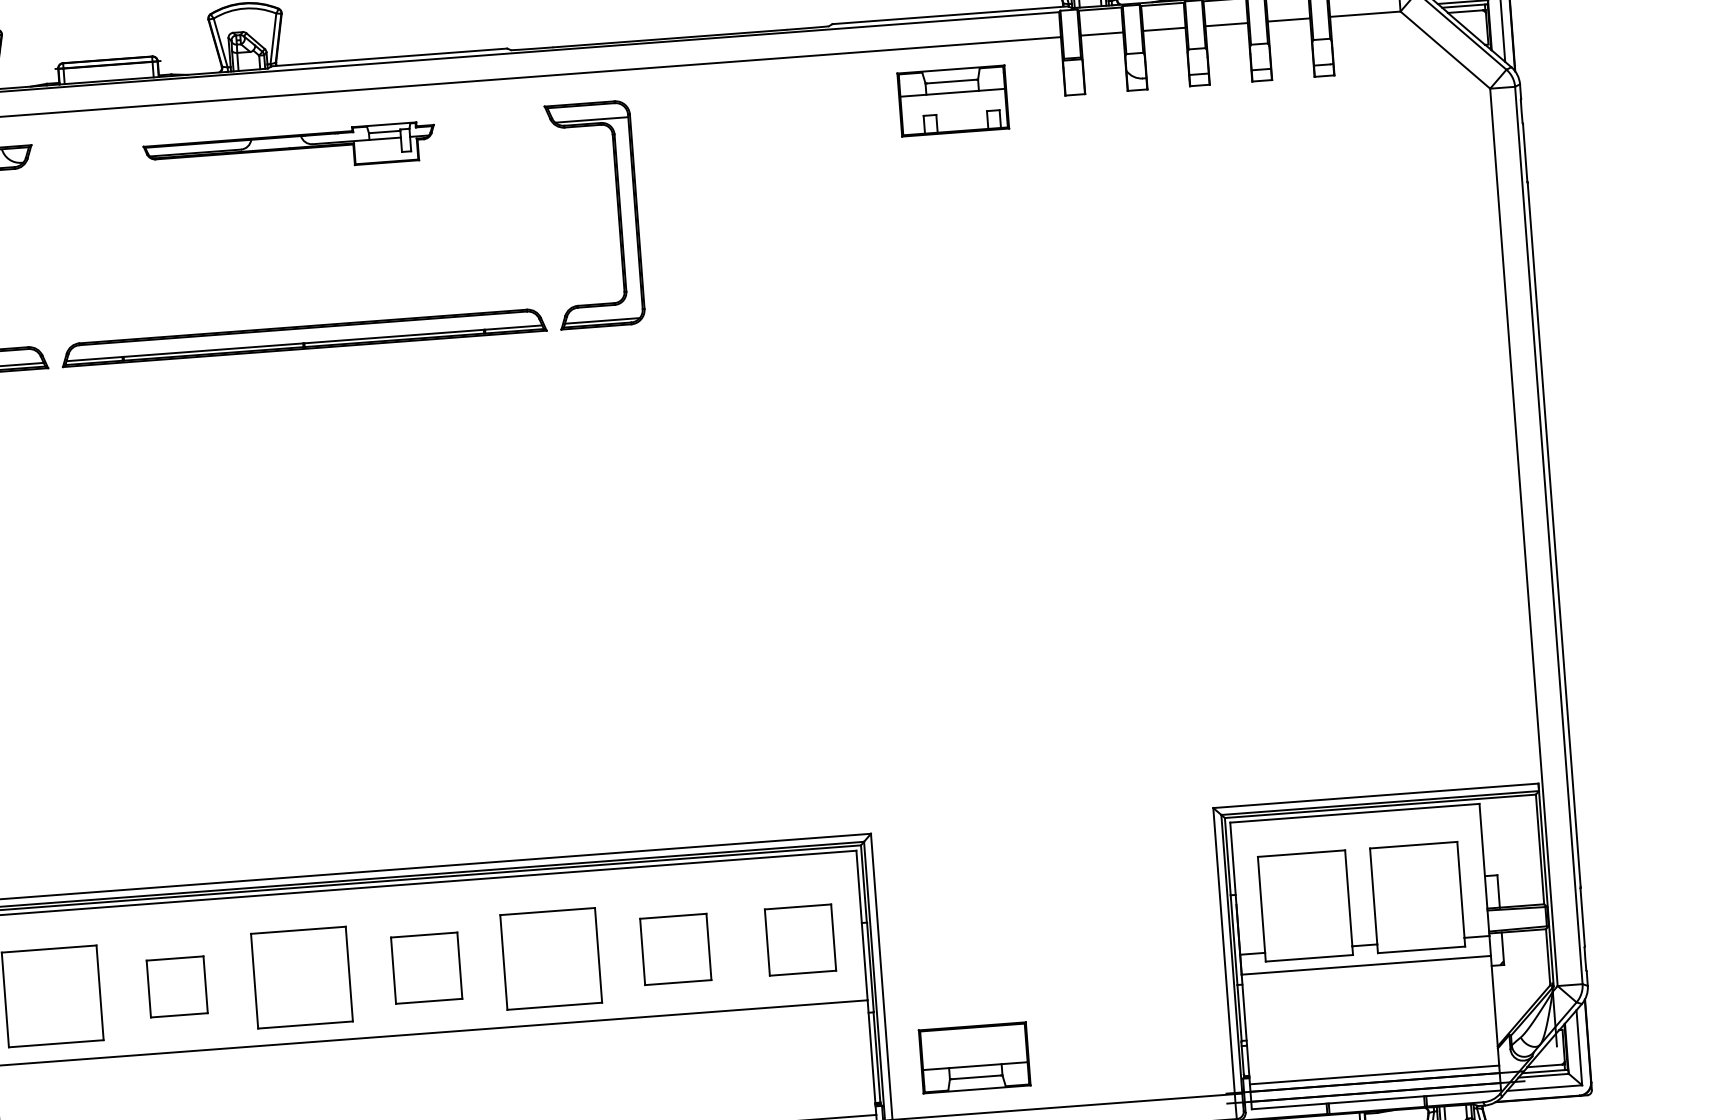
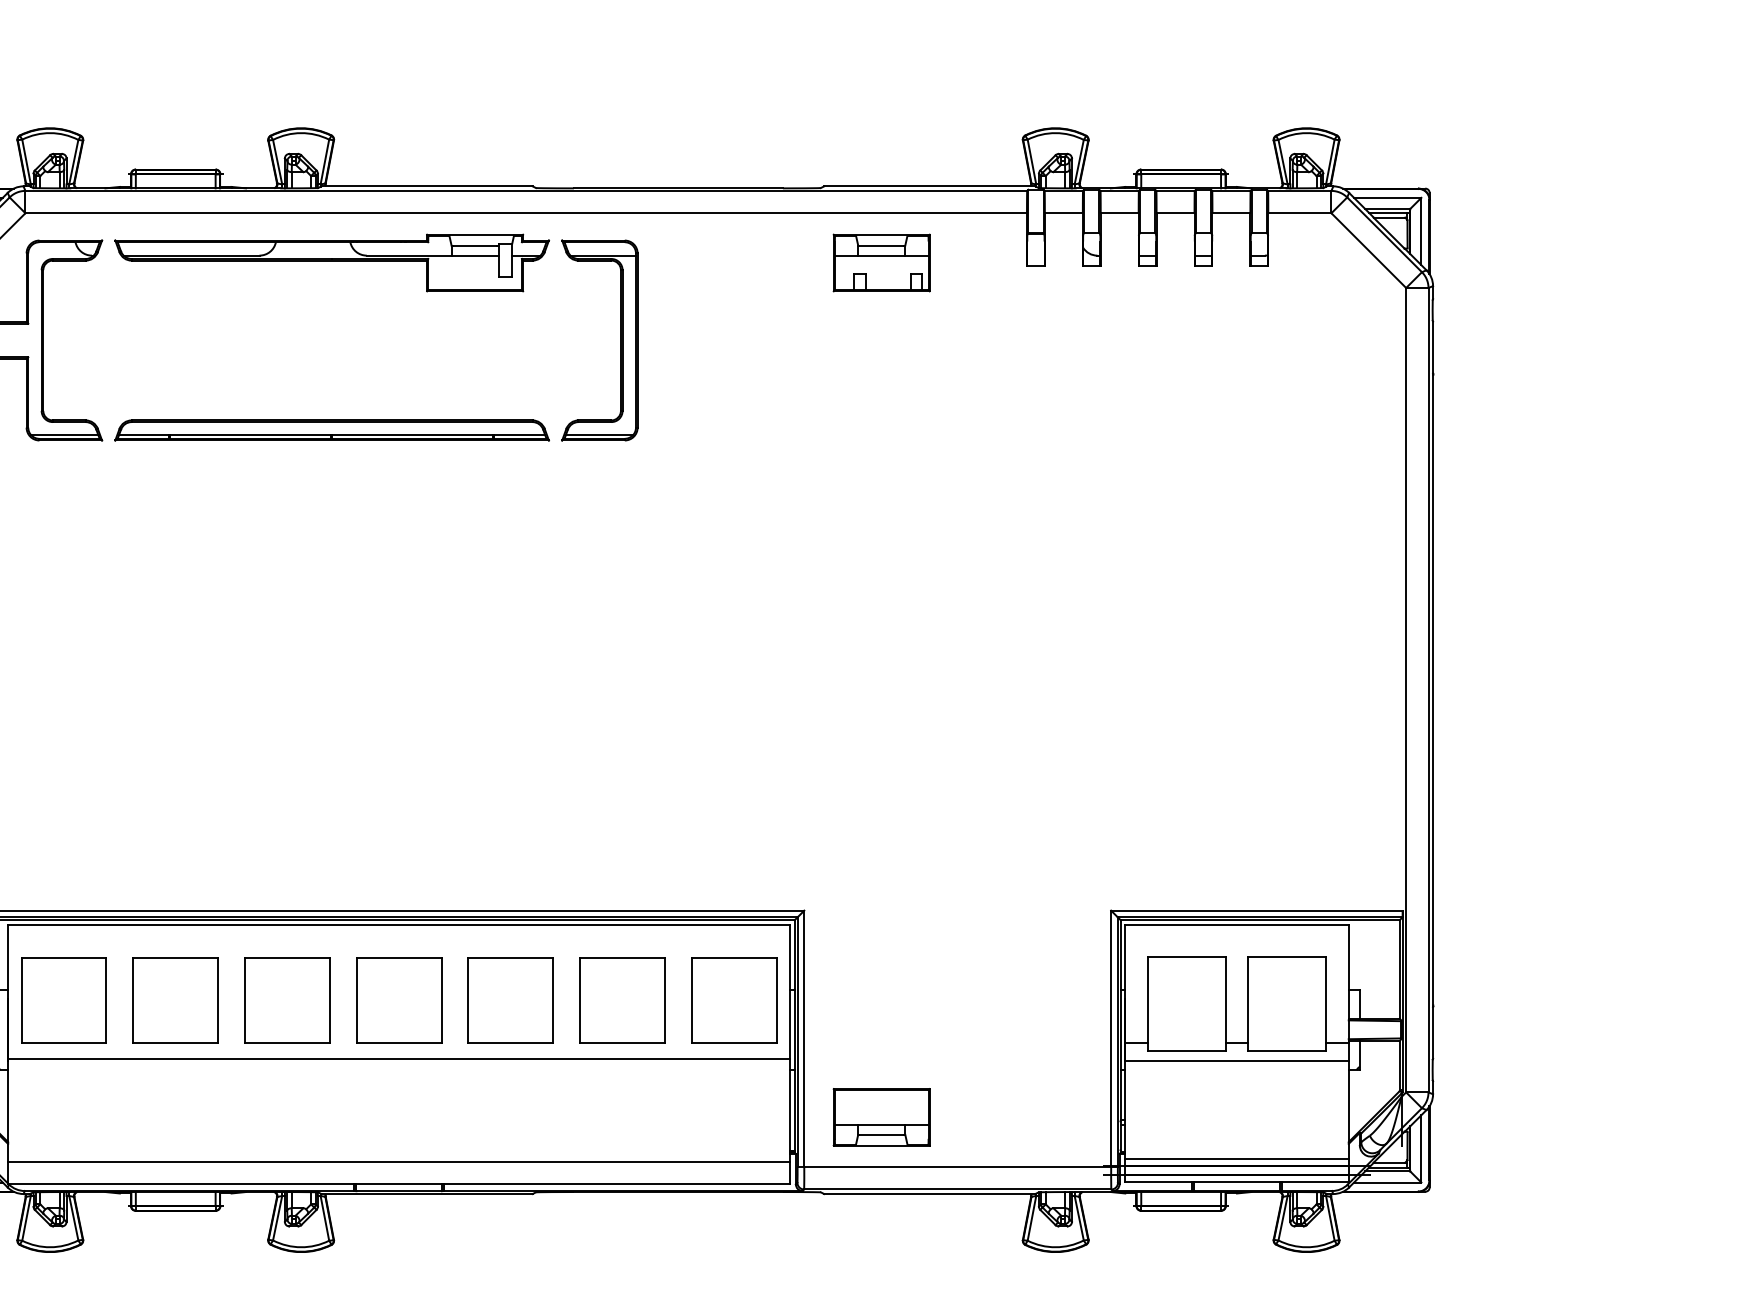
part: (952, 100) -> (881, 262), moved
part: (289, 150) -> (331, 262), size x1.67
part: (800, 939) -> (734, 1000), size x1.43
part: (675, 949) -> (622, 1000), size x1.43
part: (426, 967) -> (399, 1000), size x1.43
part: (177, 986) -> (175, 1000), size x1.67

